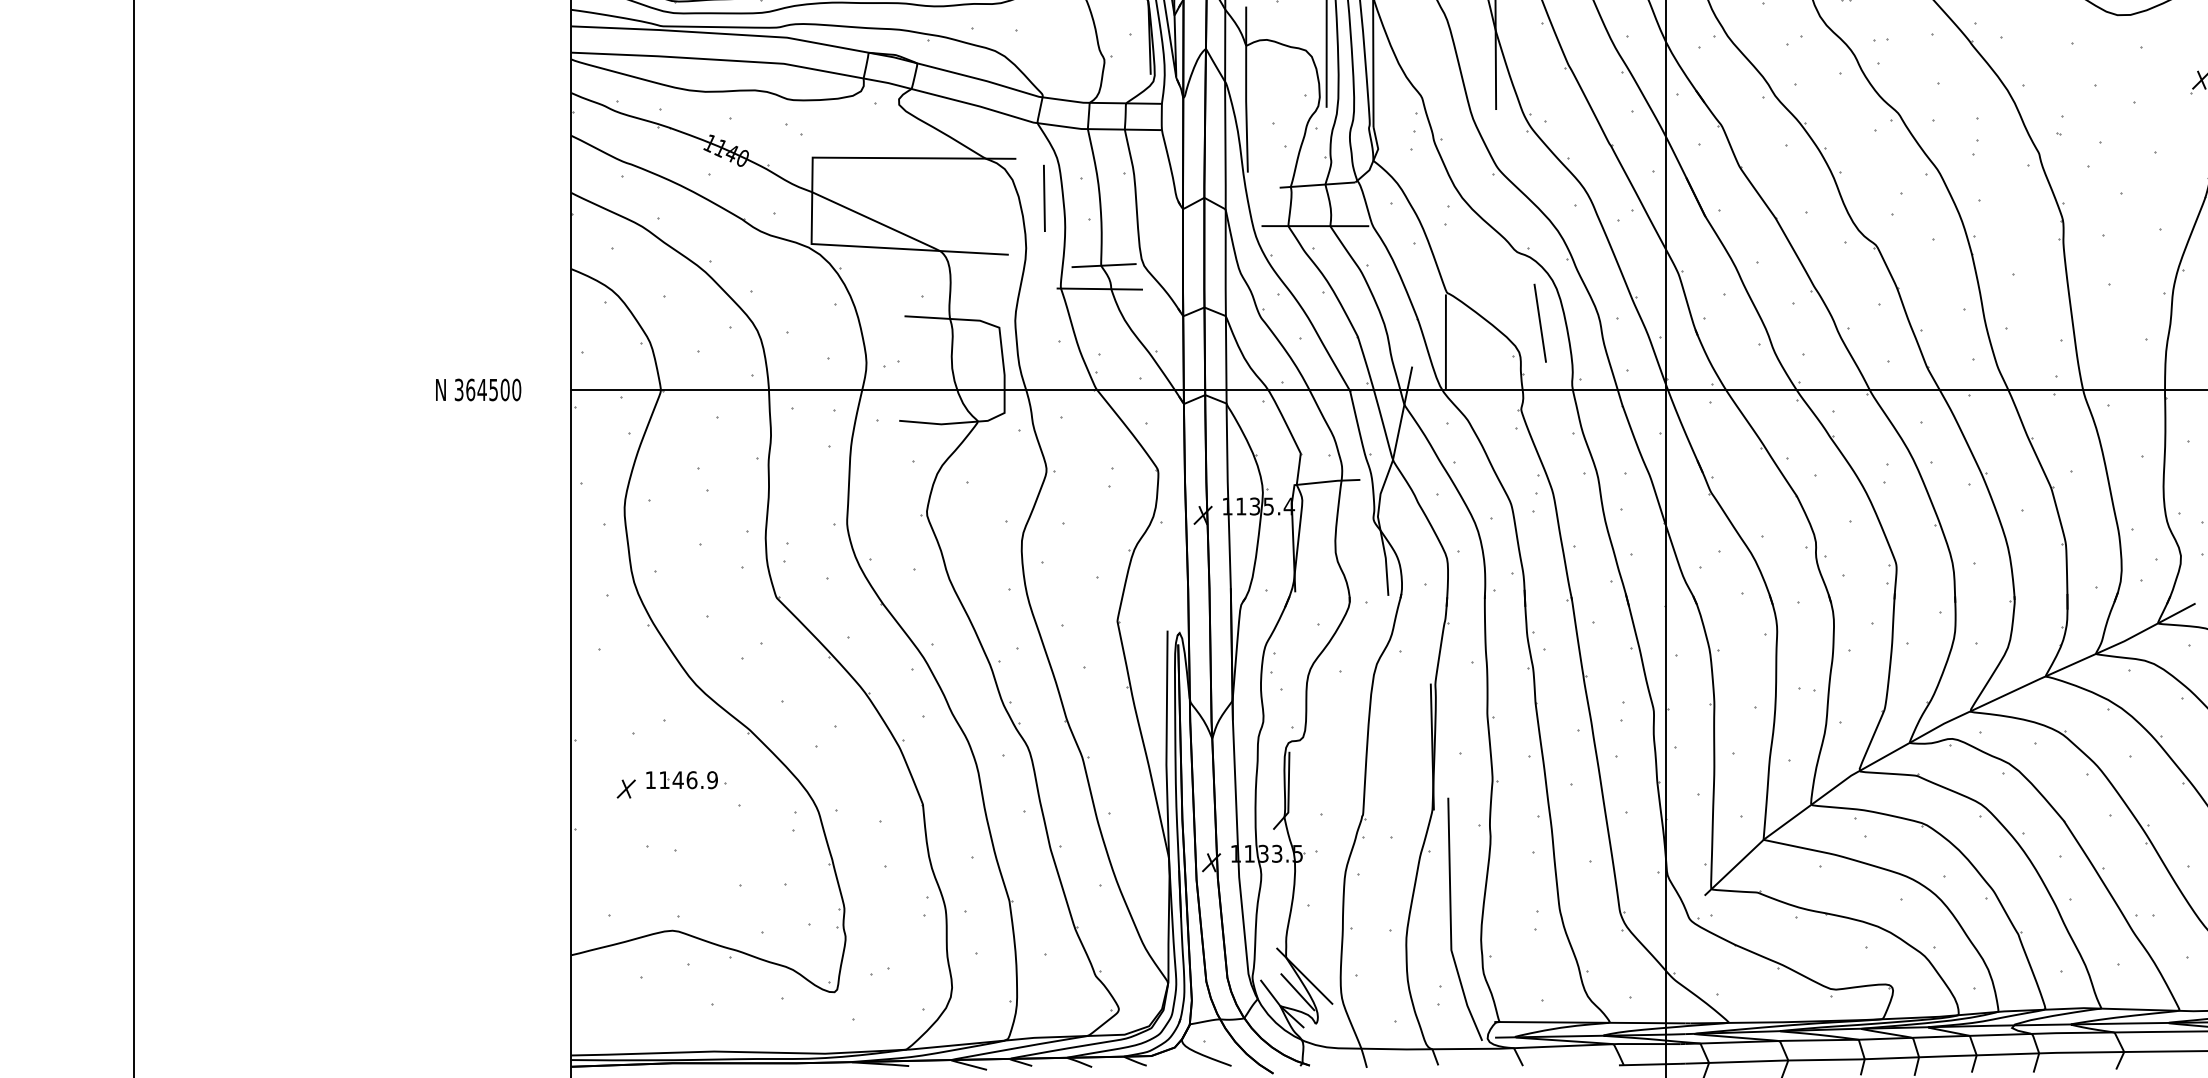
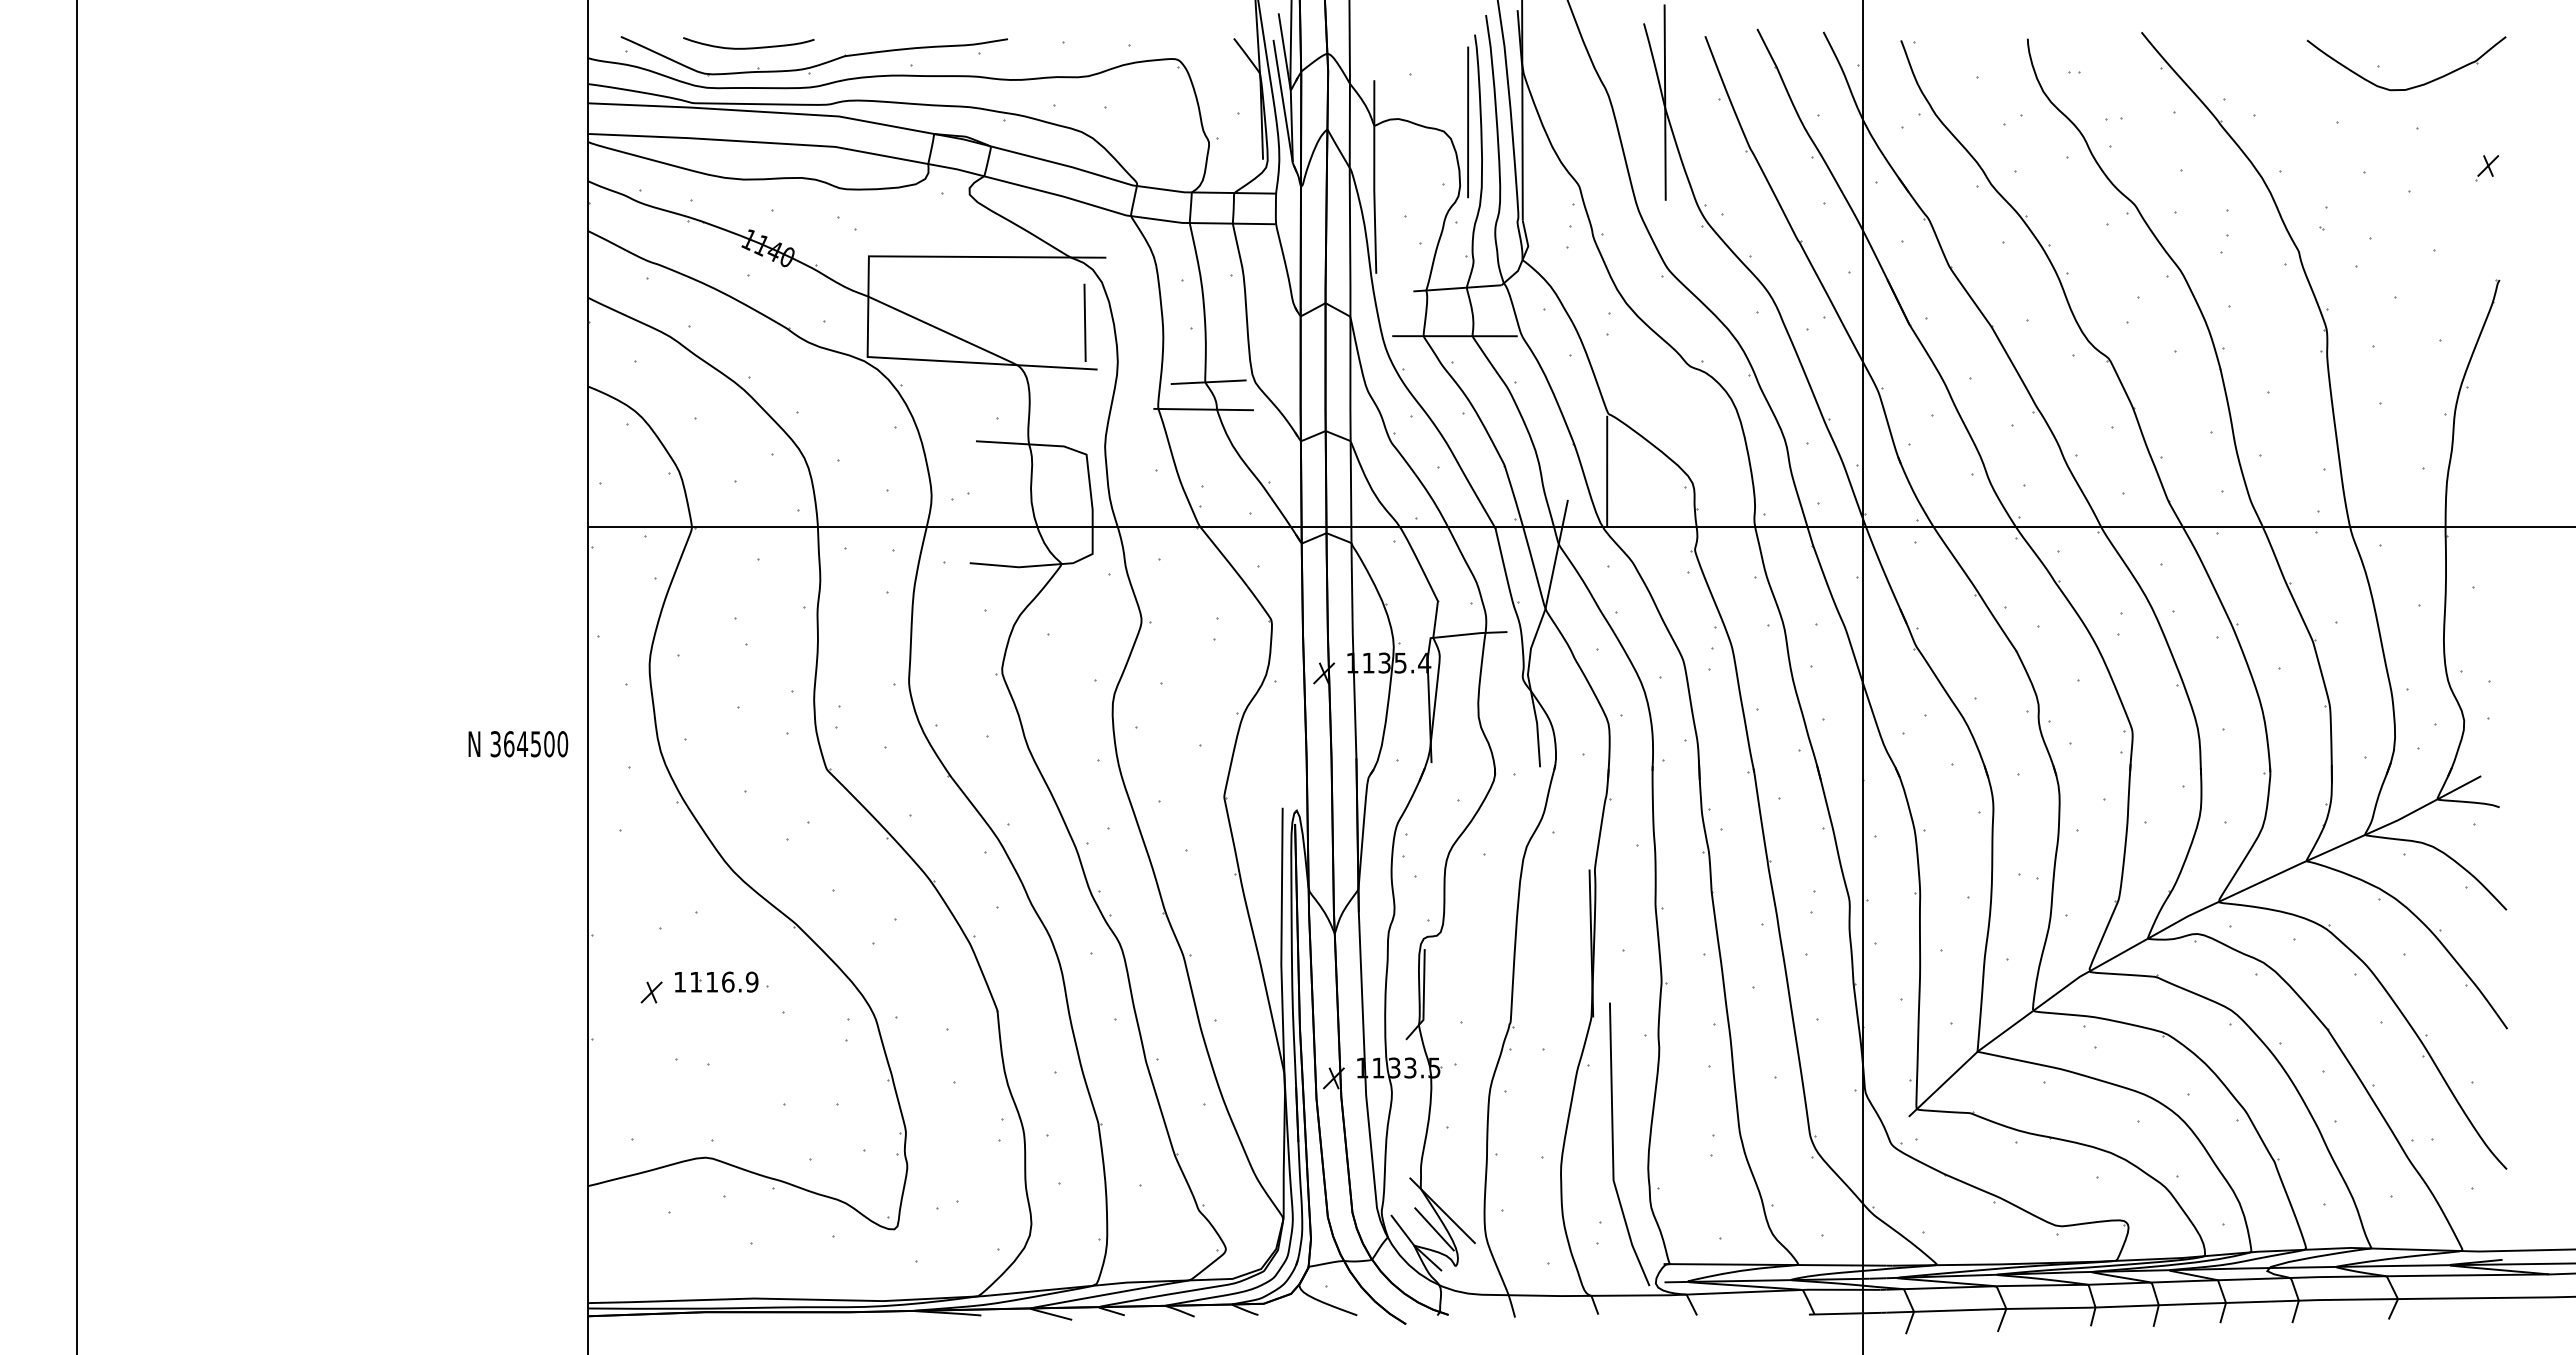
line: (1043, 198) -> (1084, 322), moved
line: (1539, 323) -> (1716, 449), removed
text: (478, 390) -> (518, 744), moved
text: (677, 780) -> (711, 982), 1146.9 -> 1116.9

